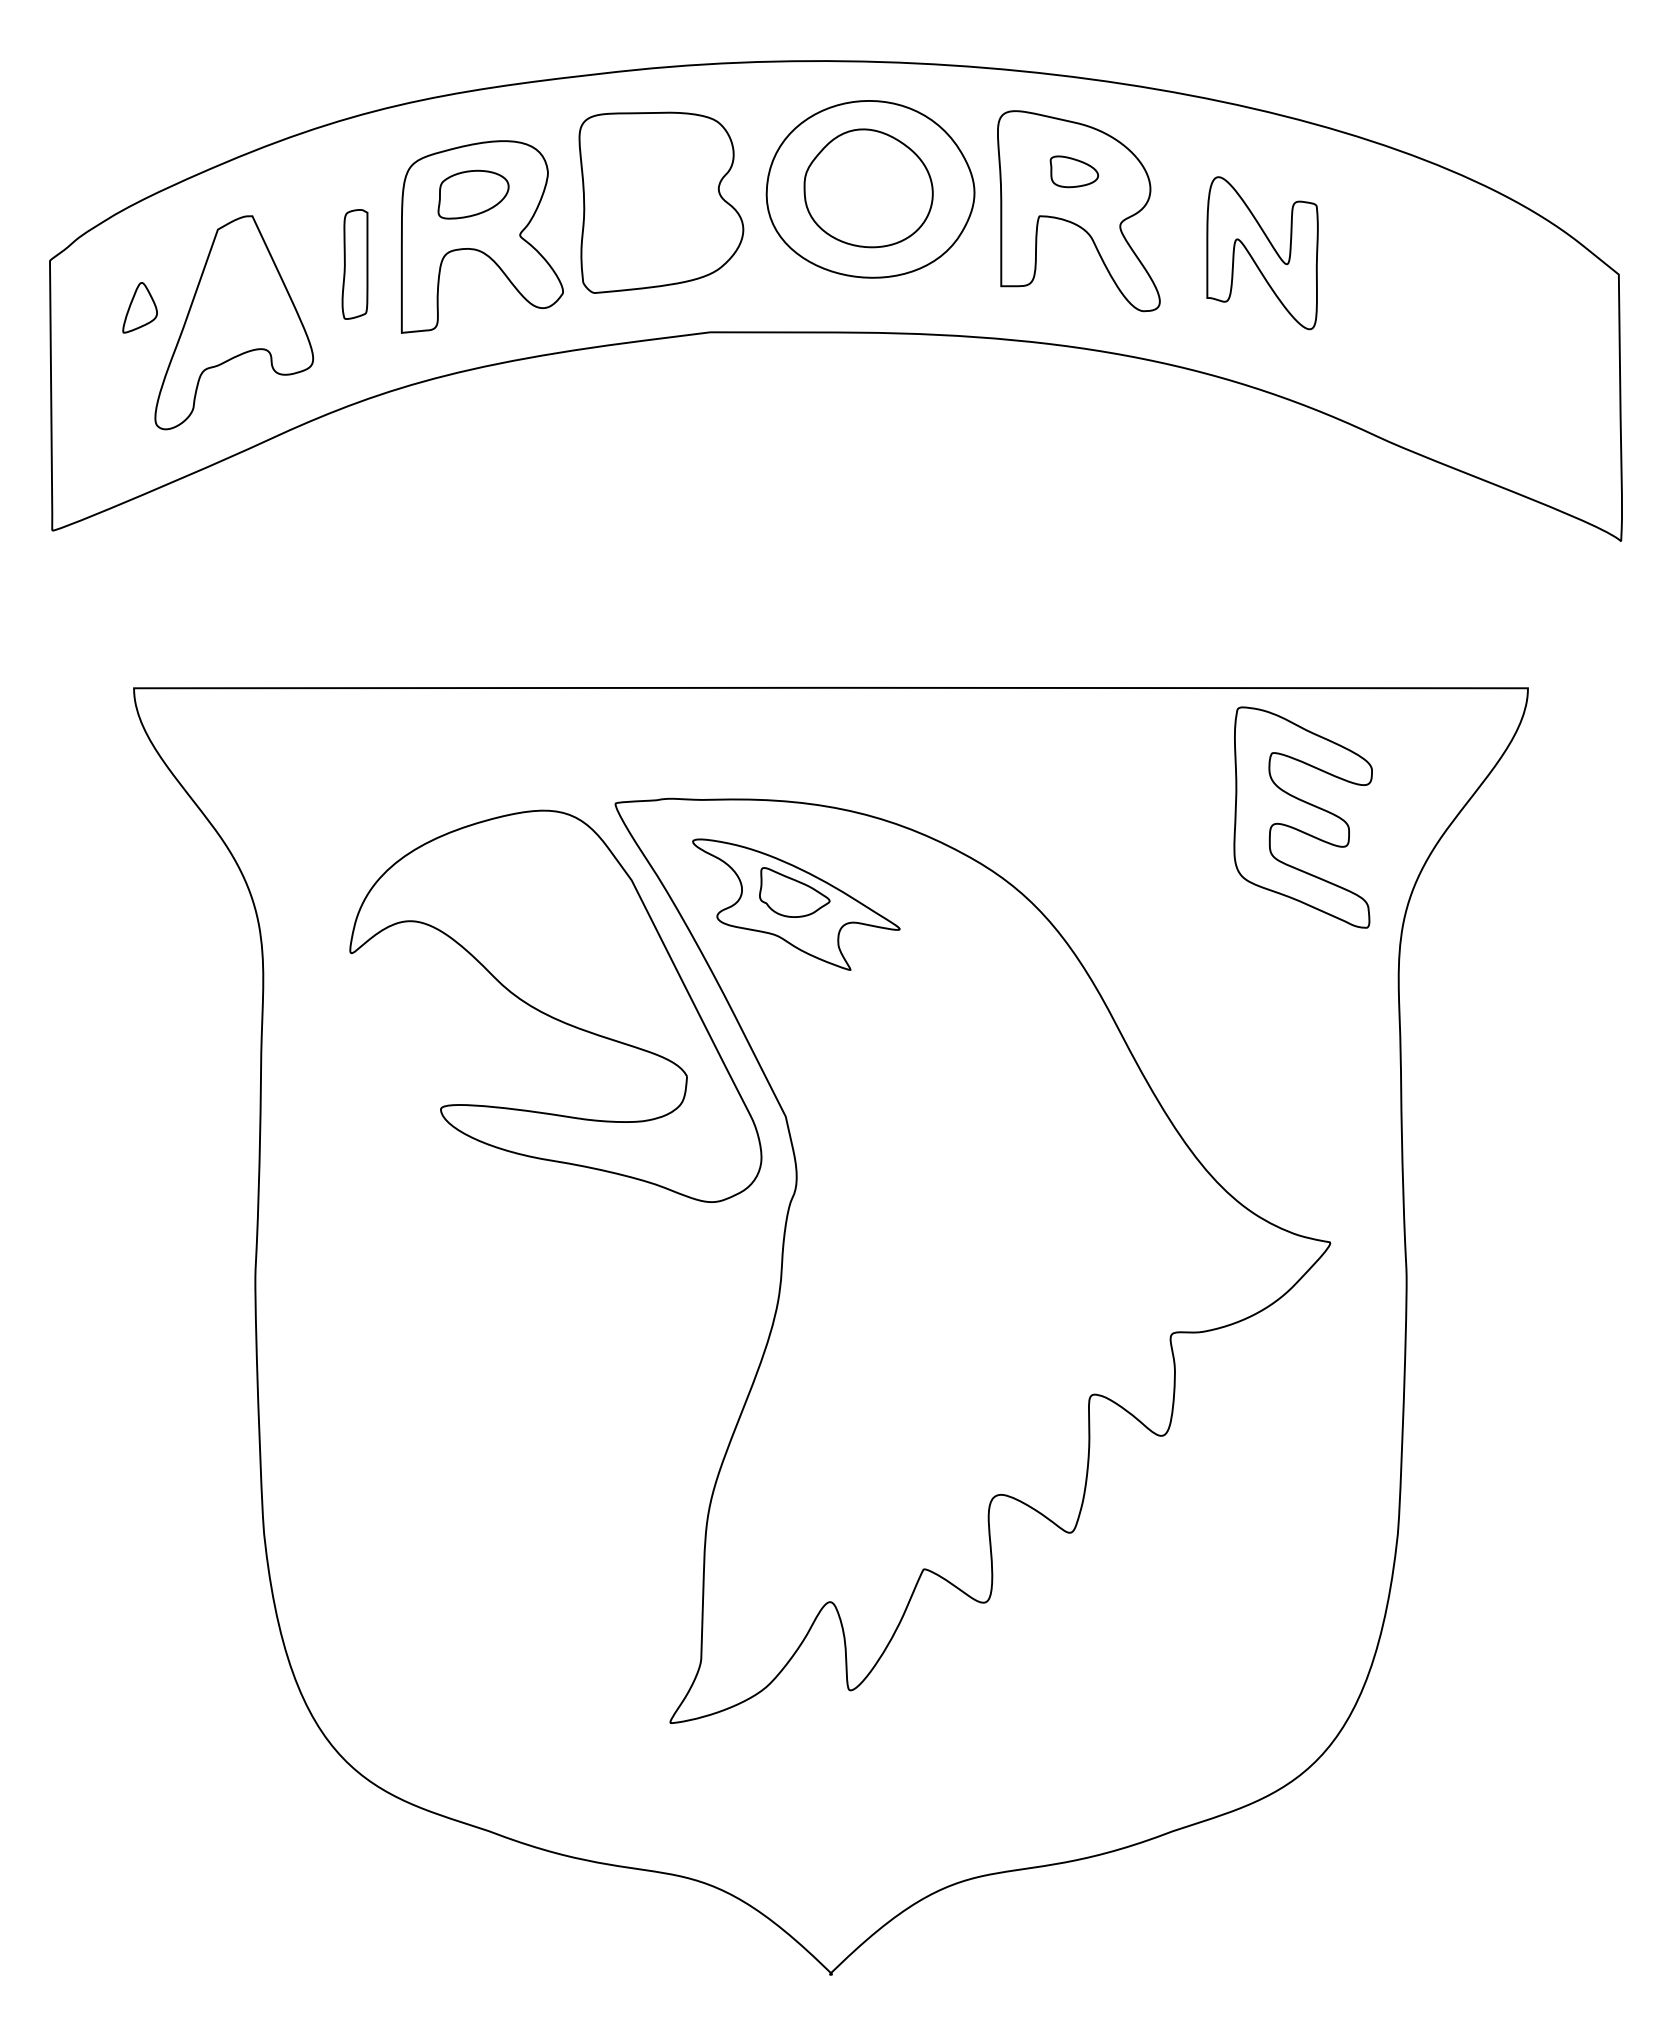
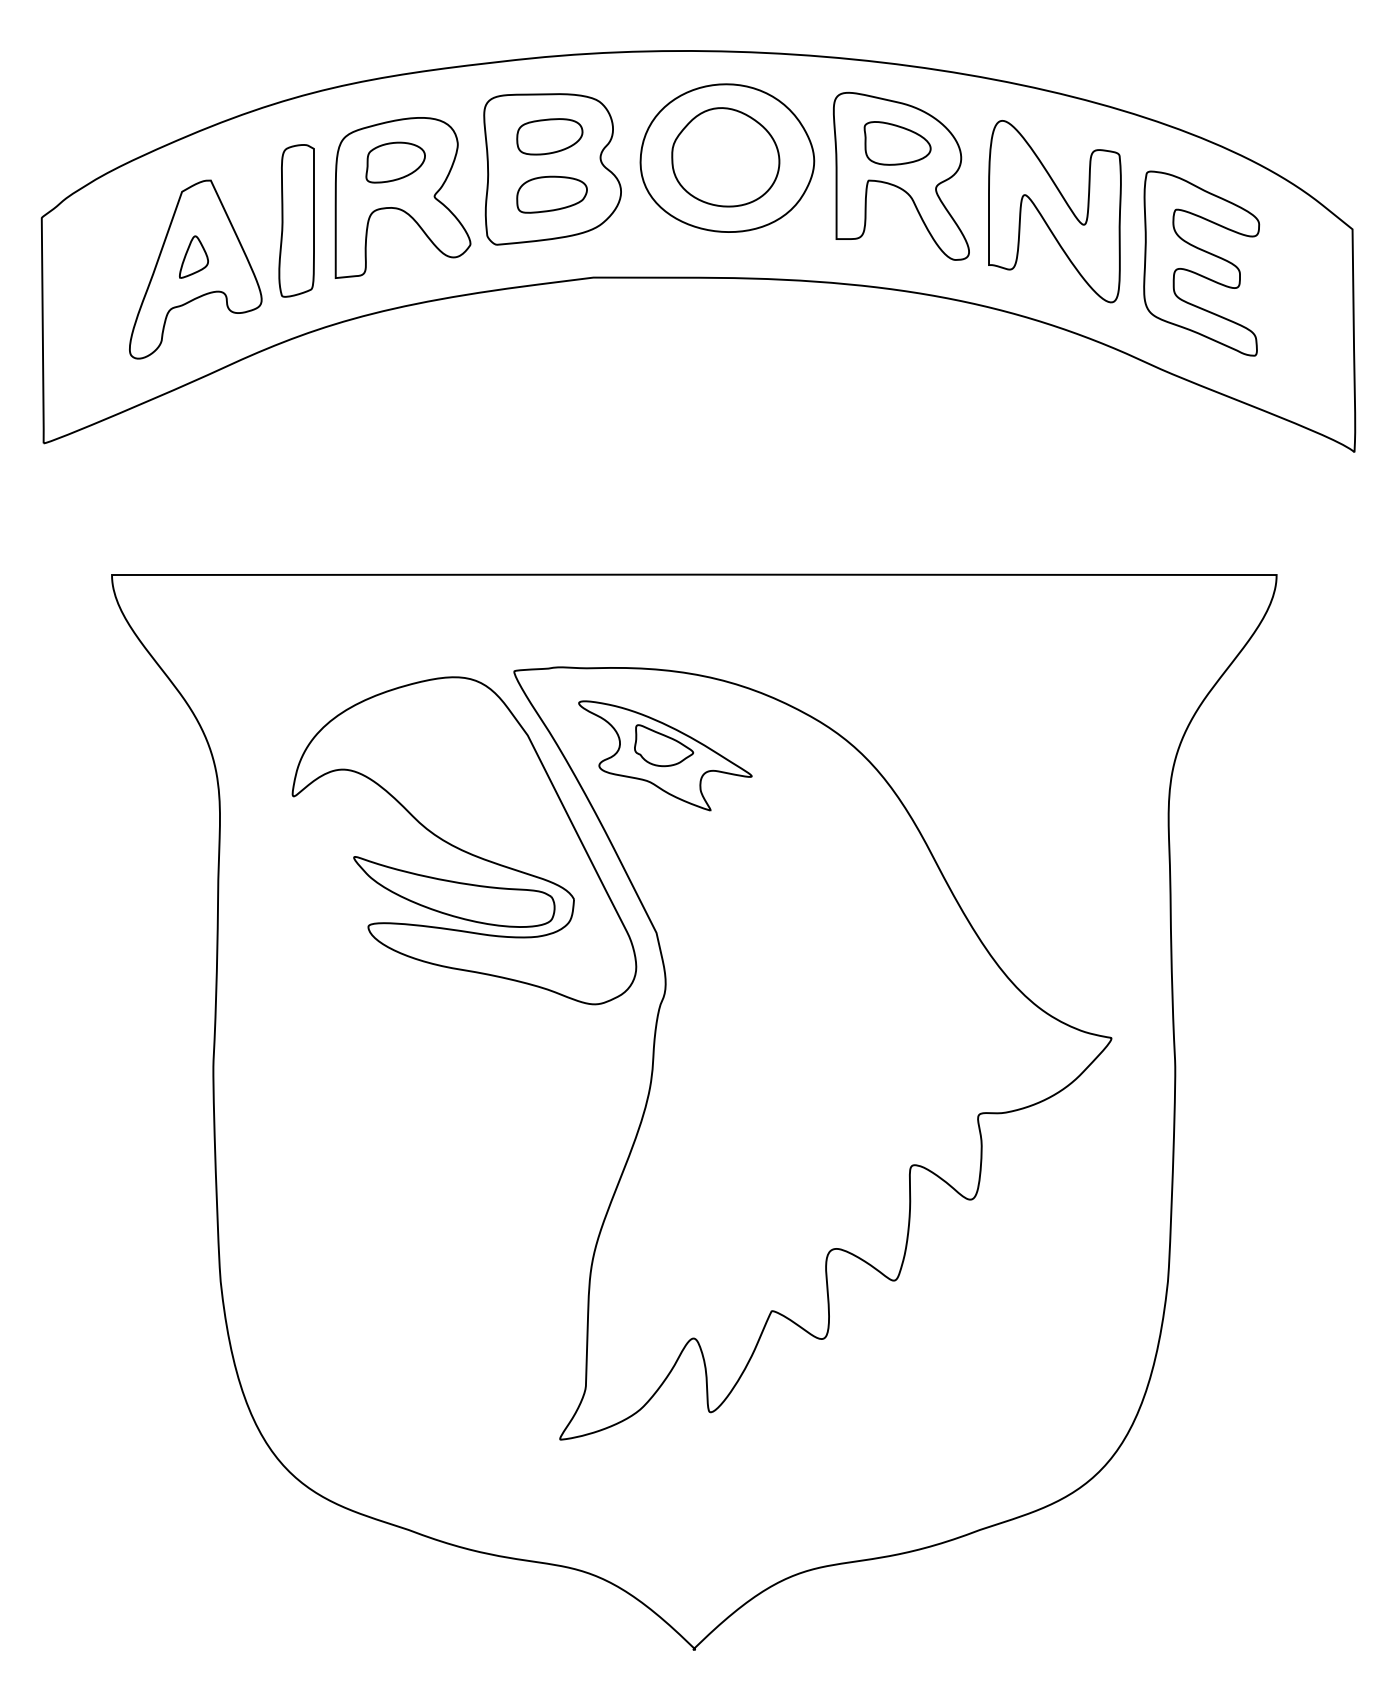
part: (658, 163) -> (550, 136), added
part: (1074, 171) -> (897, 143), size x1.67
part: (660, 232) -> (551, 194), added
part: (1262, 252) -> (1054, 210), size x1.43
part: (354, 264) -> (296, 220), size x1.67
part: (139, 307) -> (193, 256), moved
part: (1302, 817) -> (1201, 263), moved
part: (543, 1067) -> (454, 891), added

